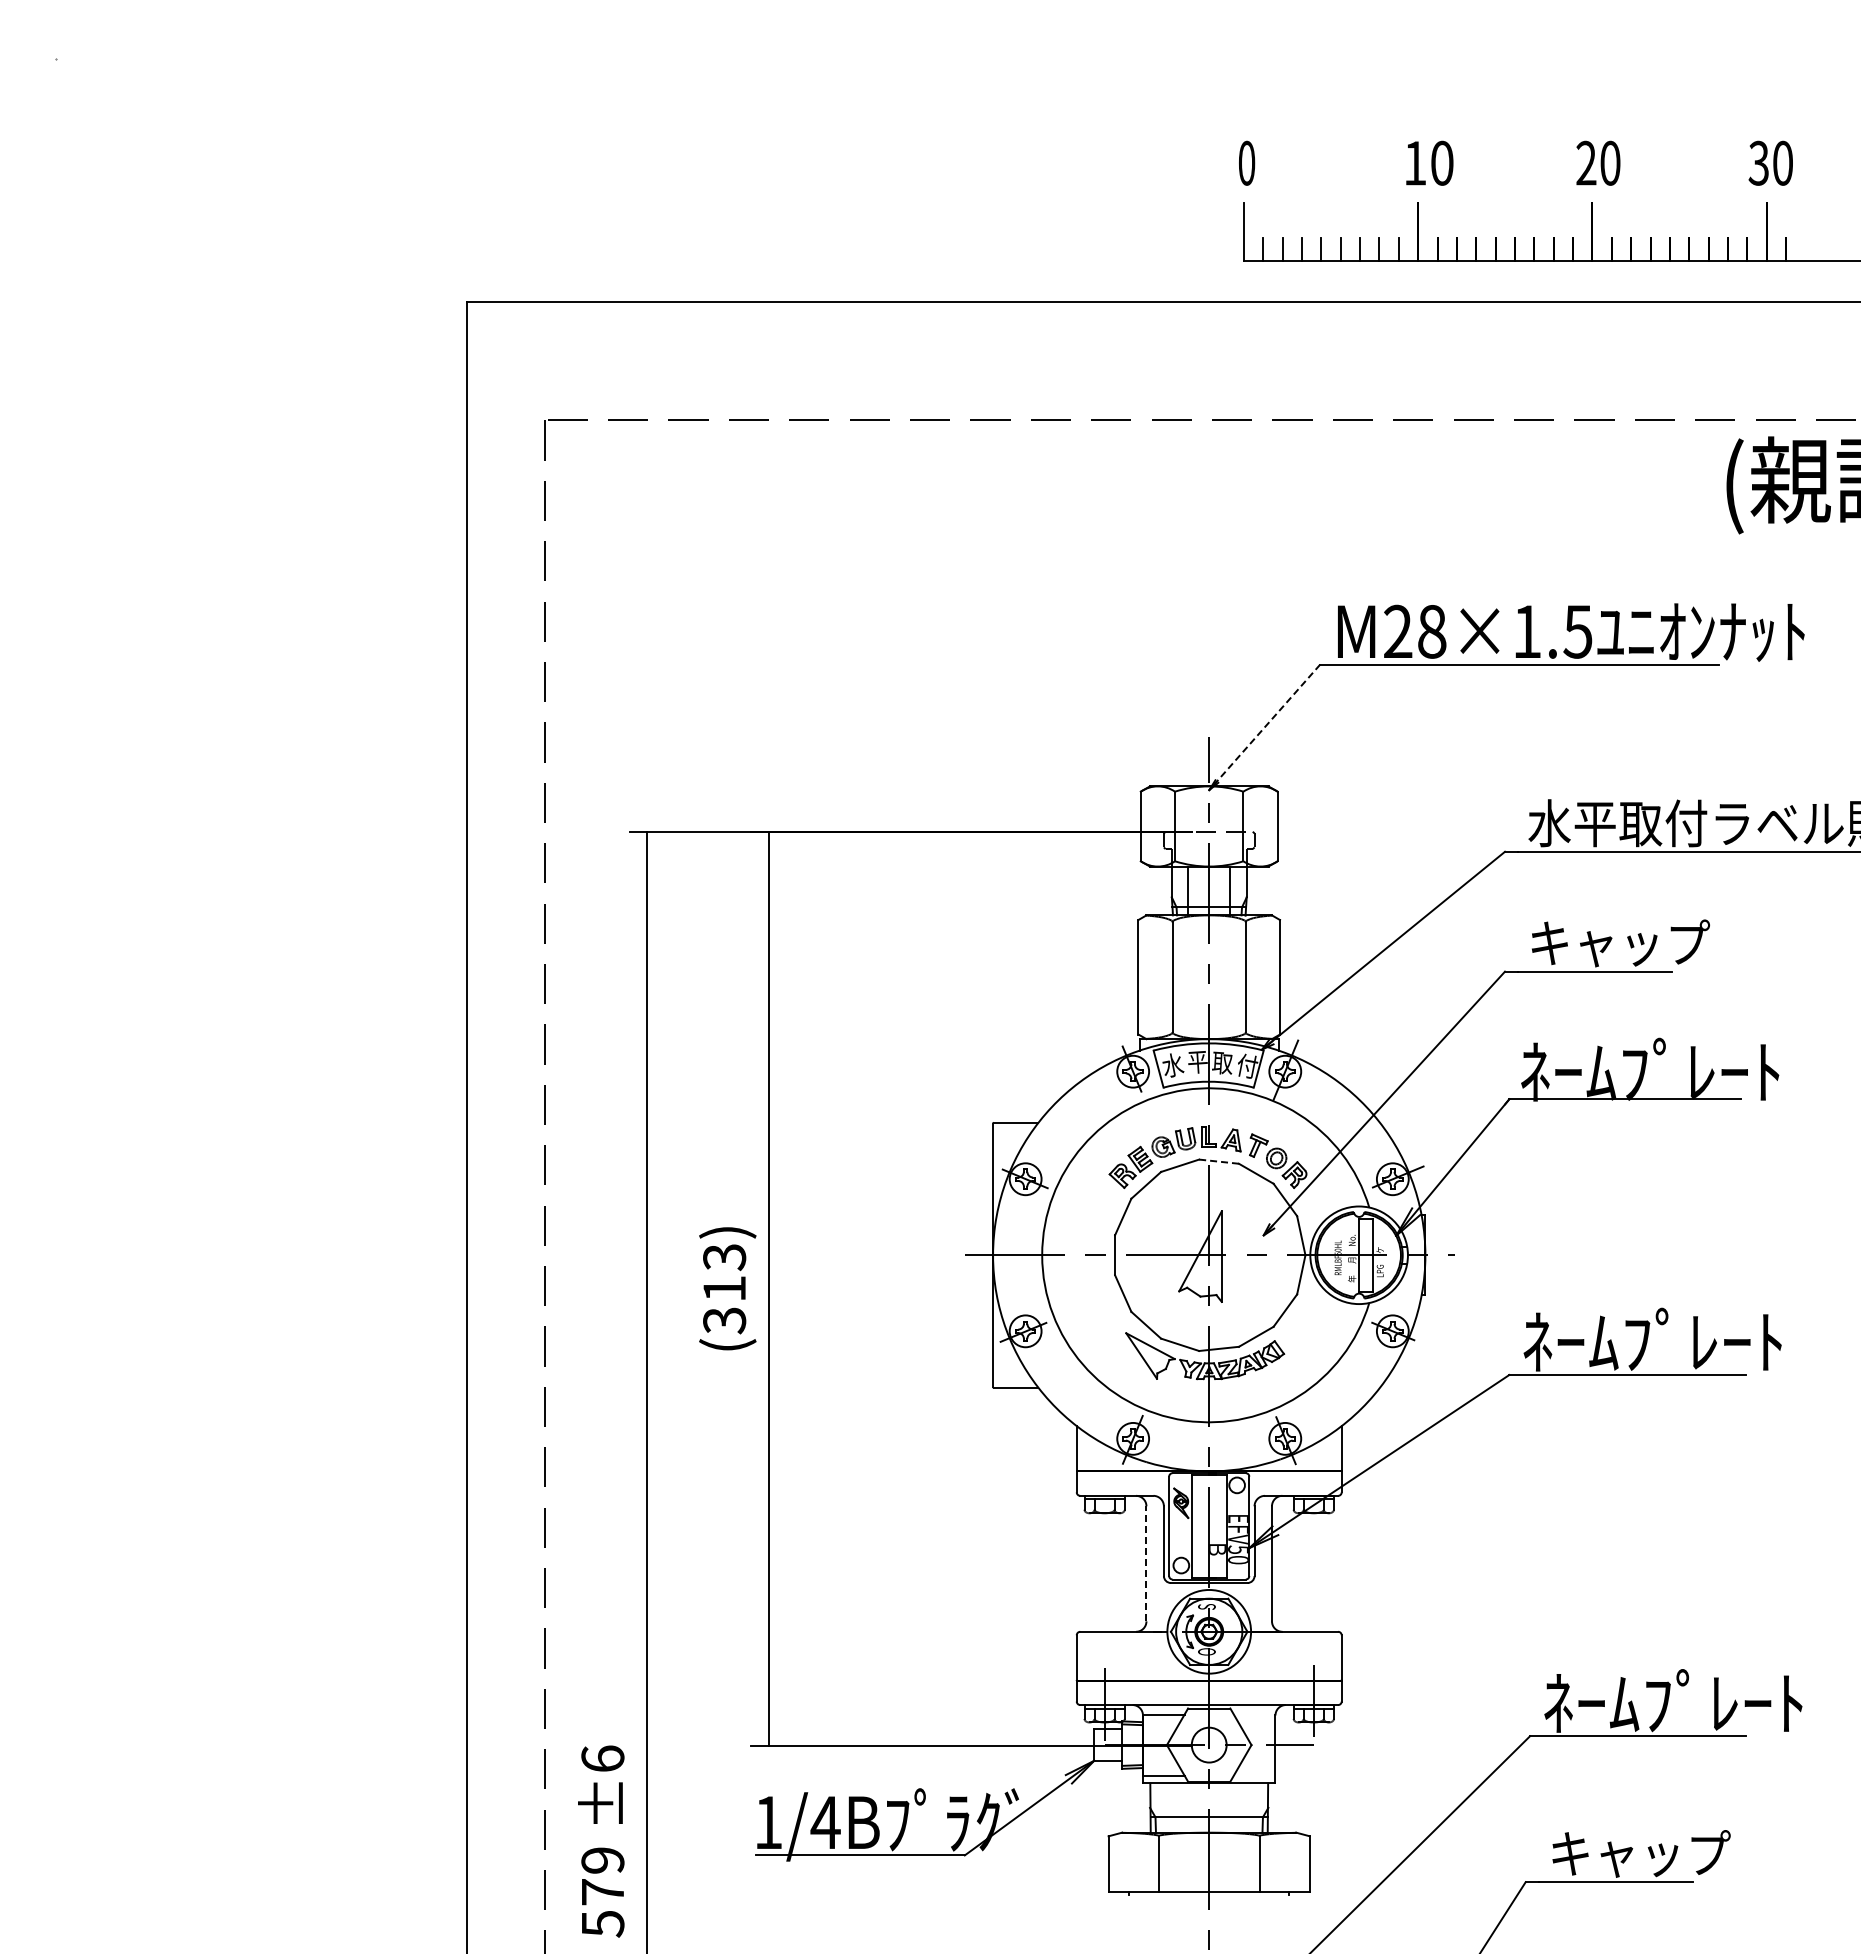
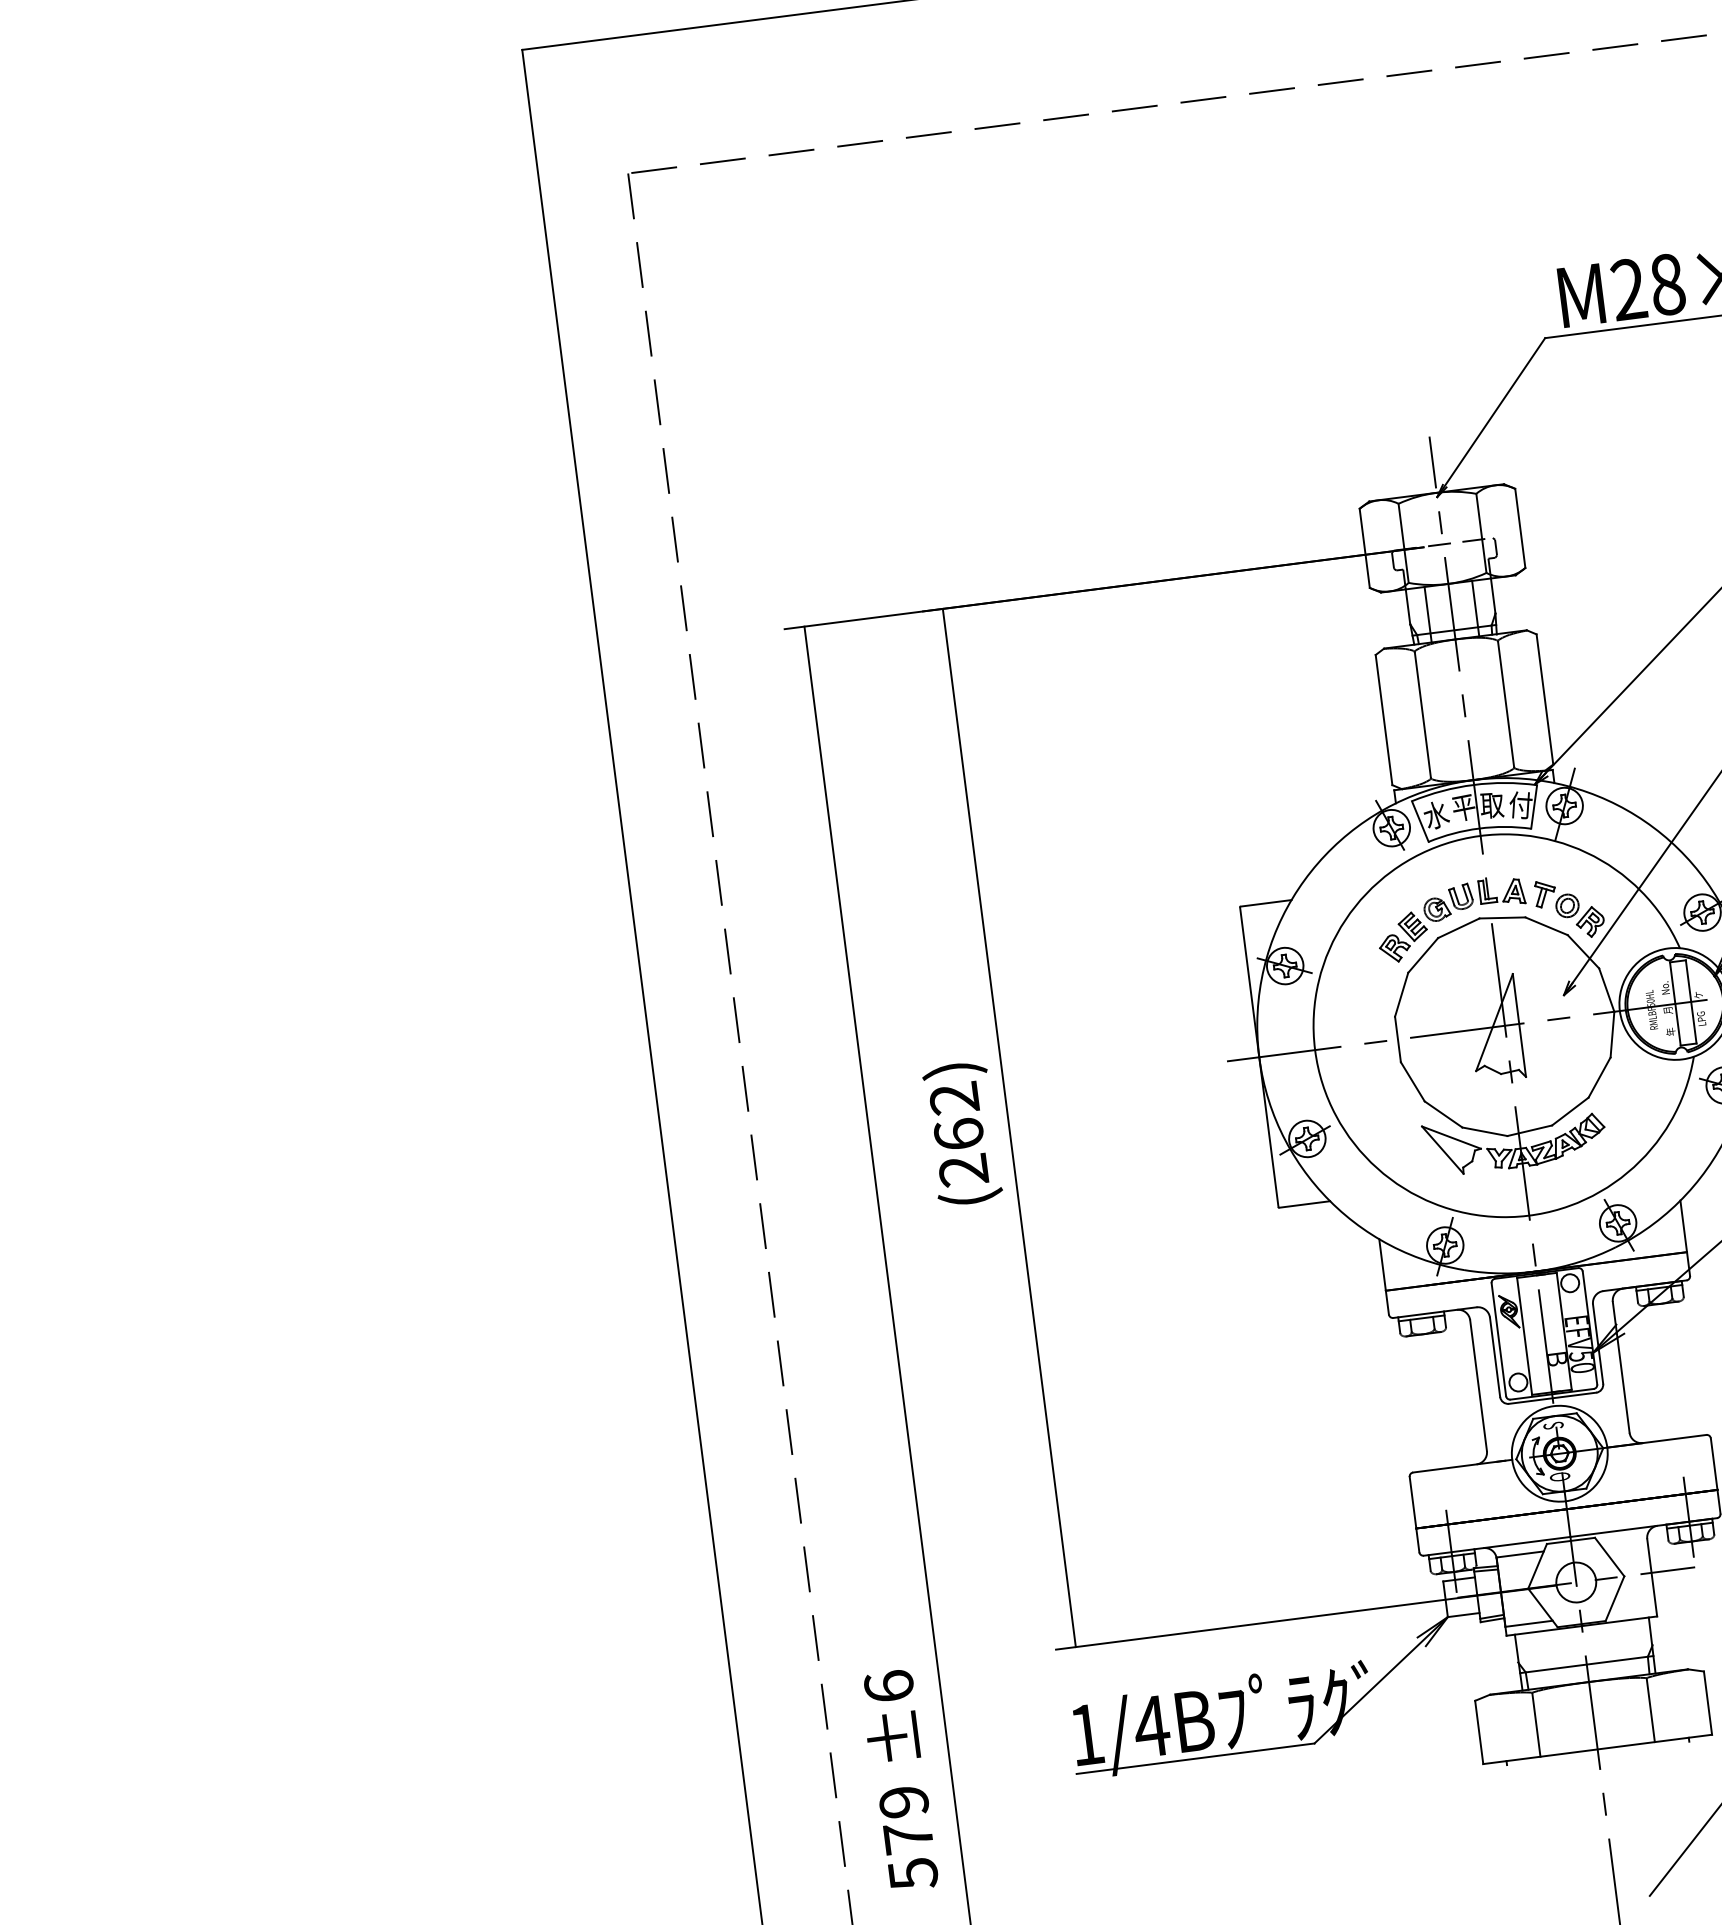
line: (1264, 727) -> (1490, 417), dashed -> solid
line: (1219, 1161) -> (1502, 917), dashed -> solid
text: (724, 1289) -> (958, 1135), (313) -> (262)
line: (1146, 1563) -> (1478, 1385), dashed -> solid

